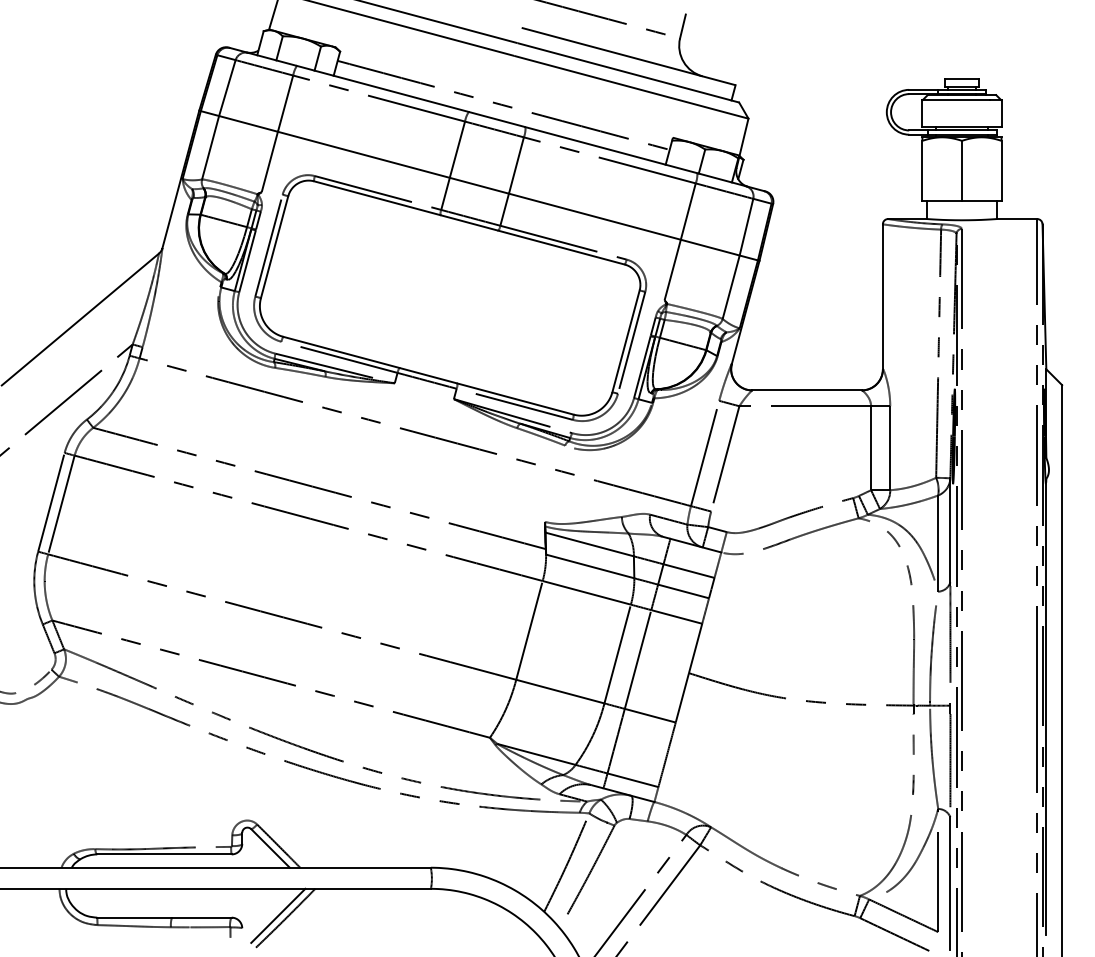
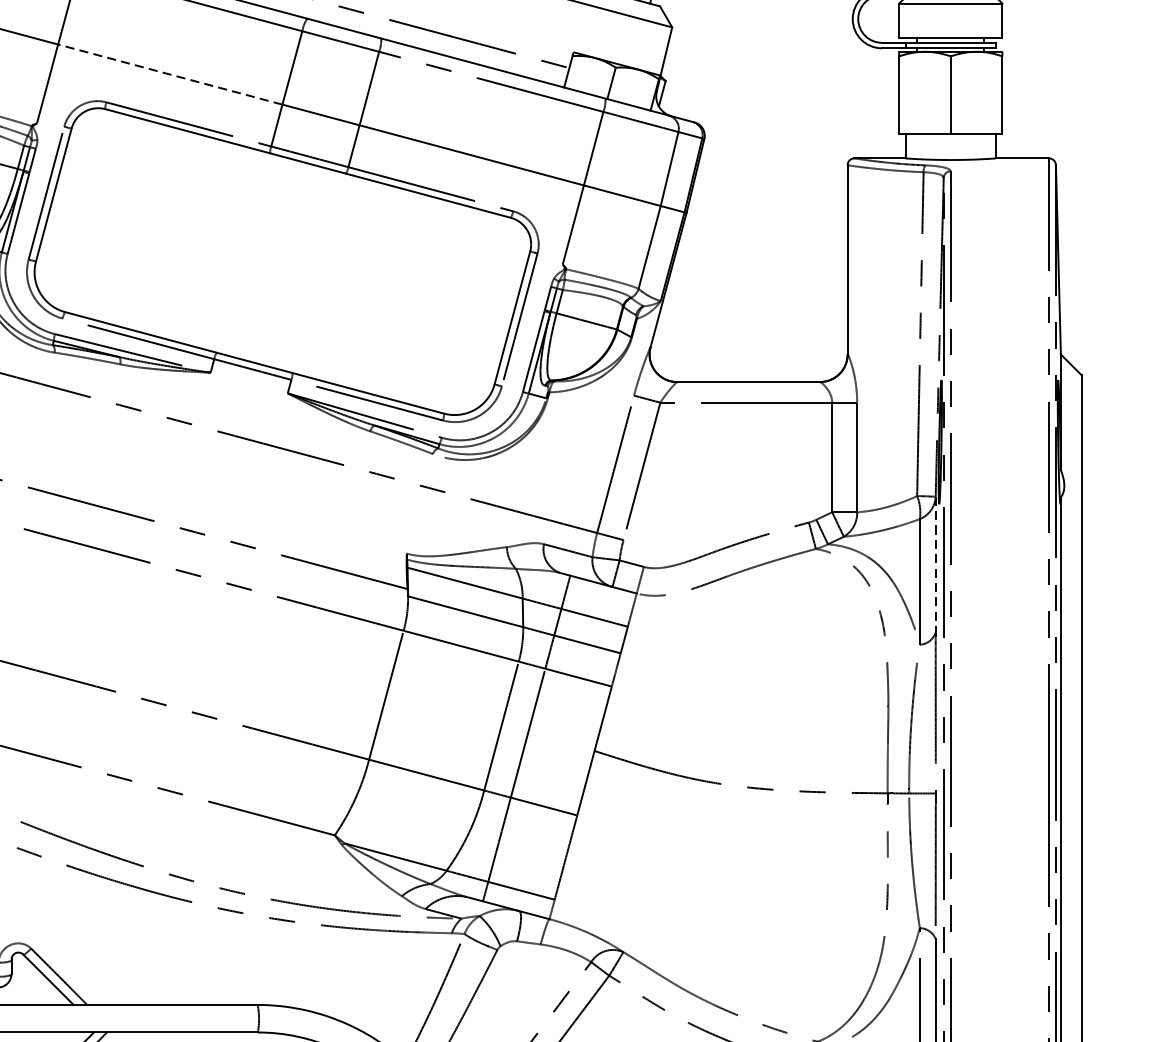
line: (363, 154) -> (169, 74), solid -> dashed
line: (950, 530) -> (935, 564), solid -> dashed

